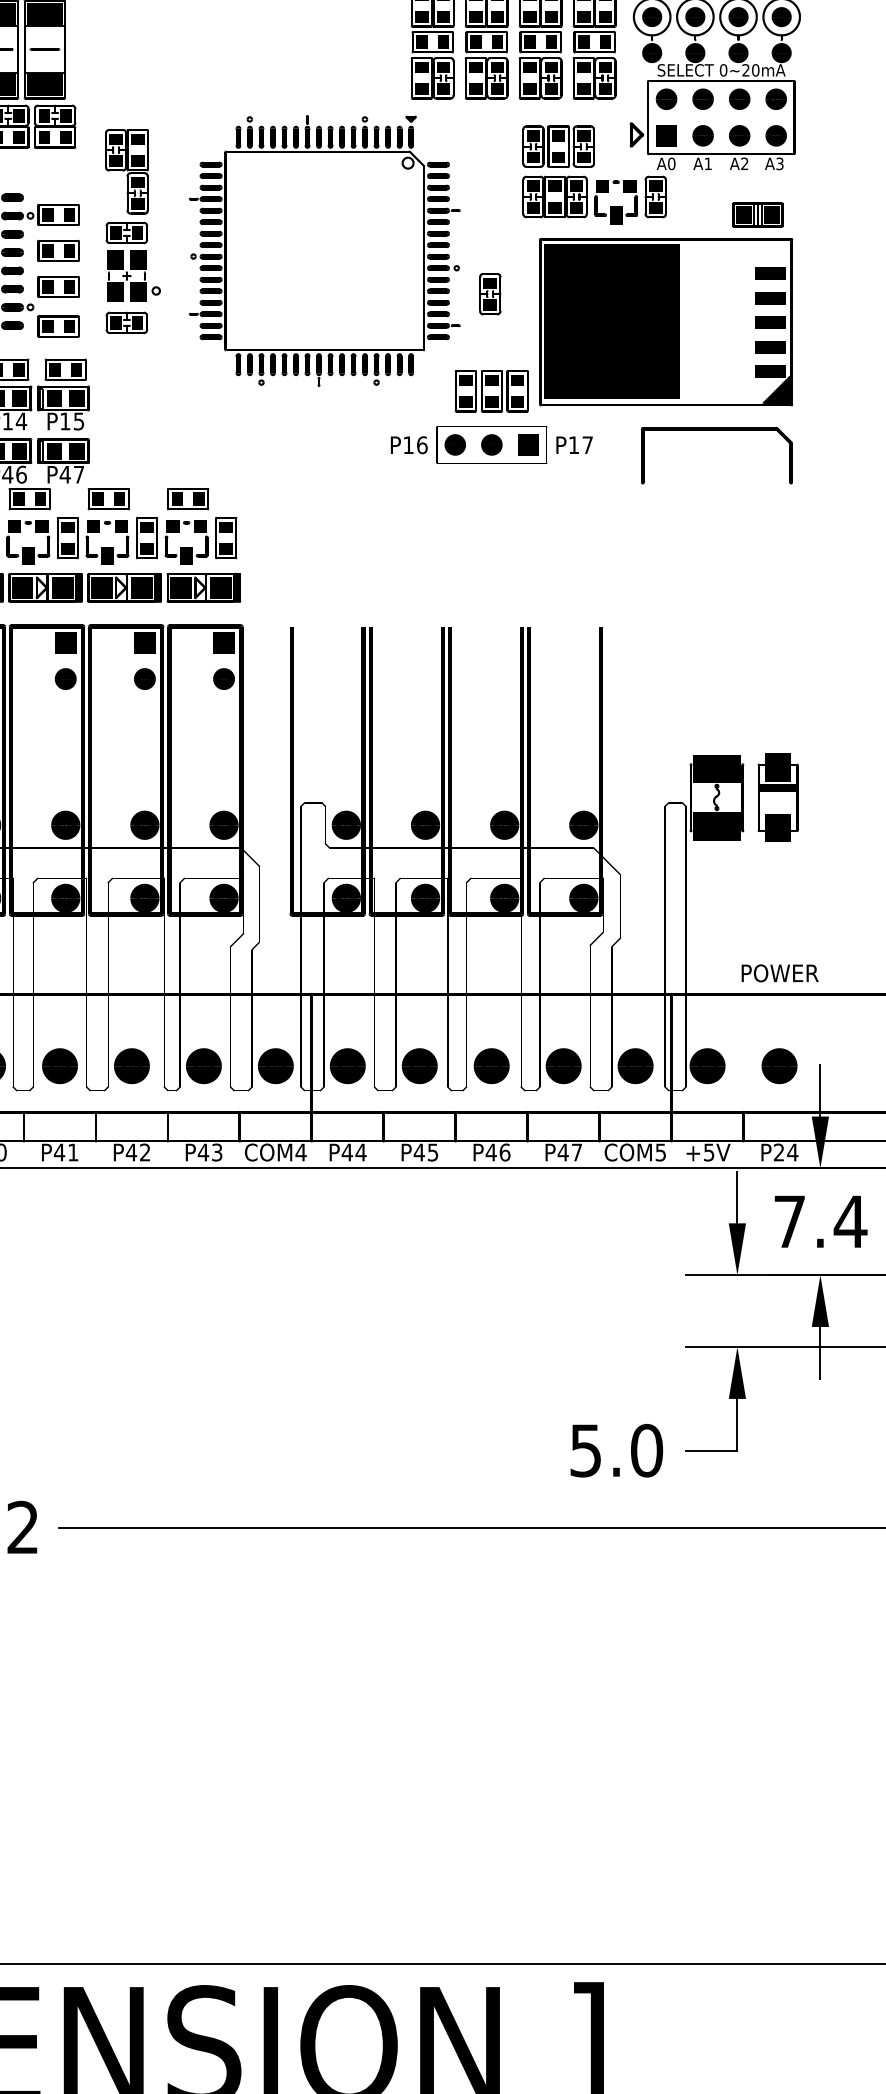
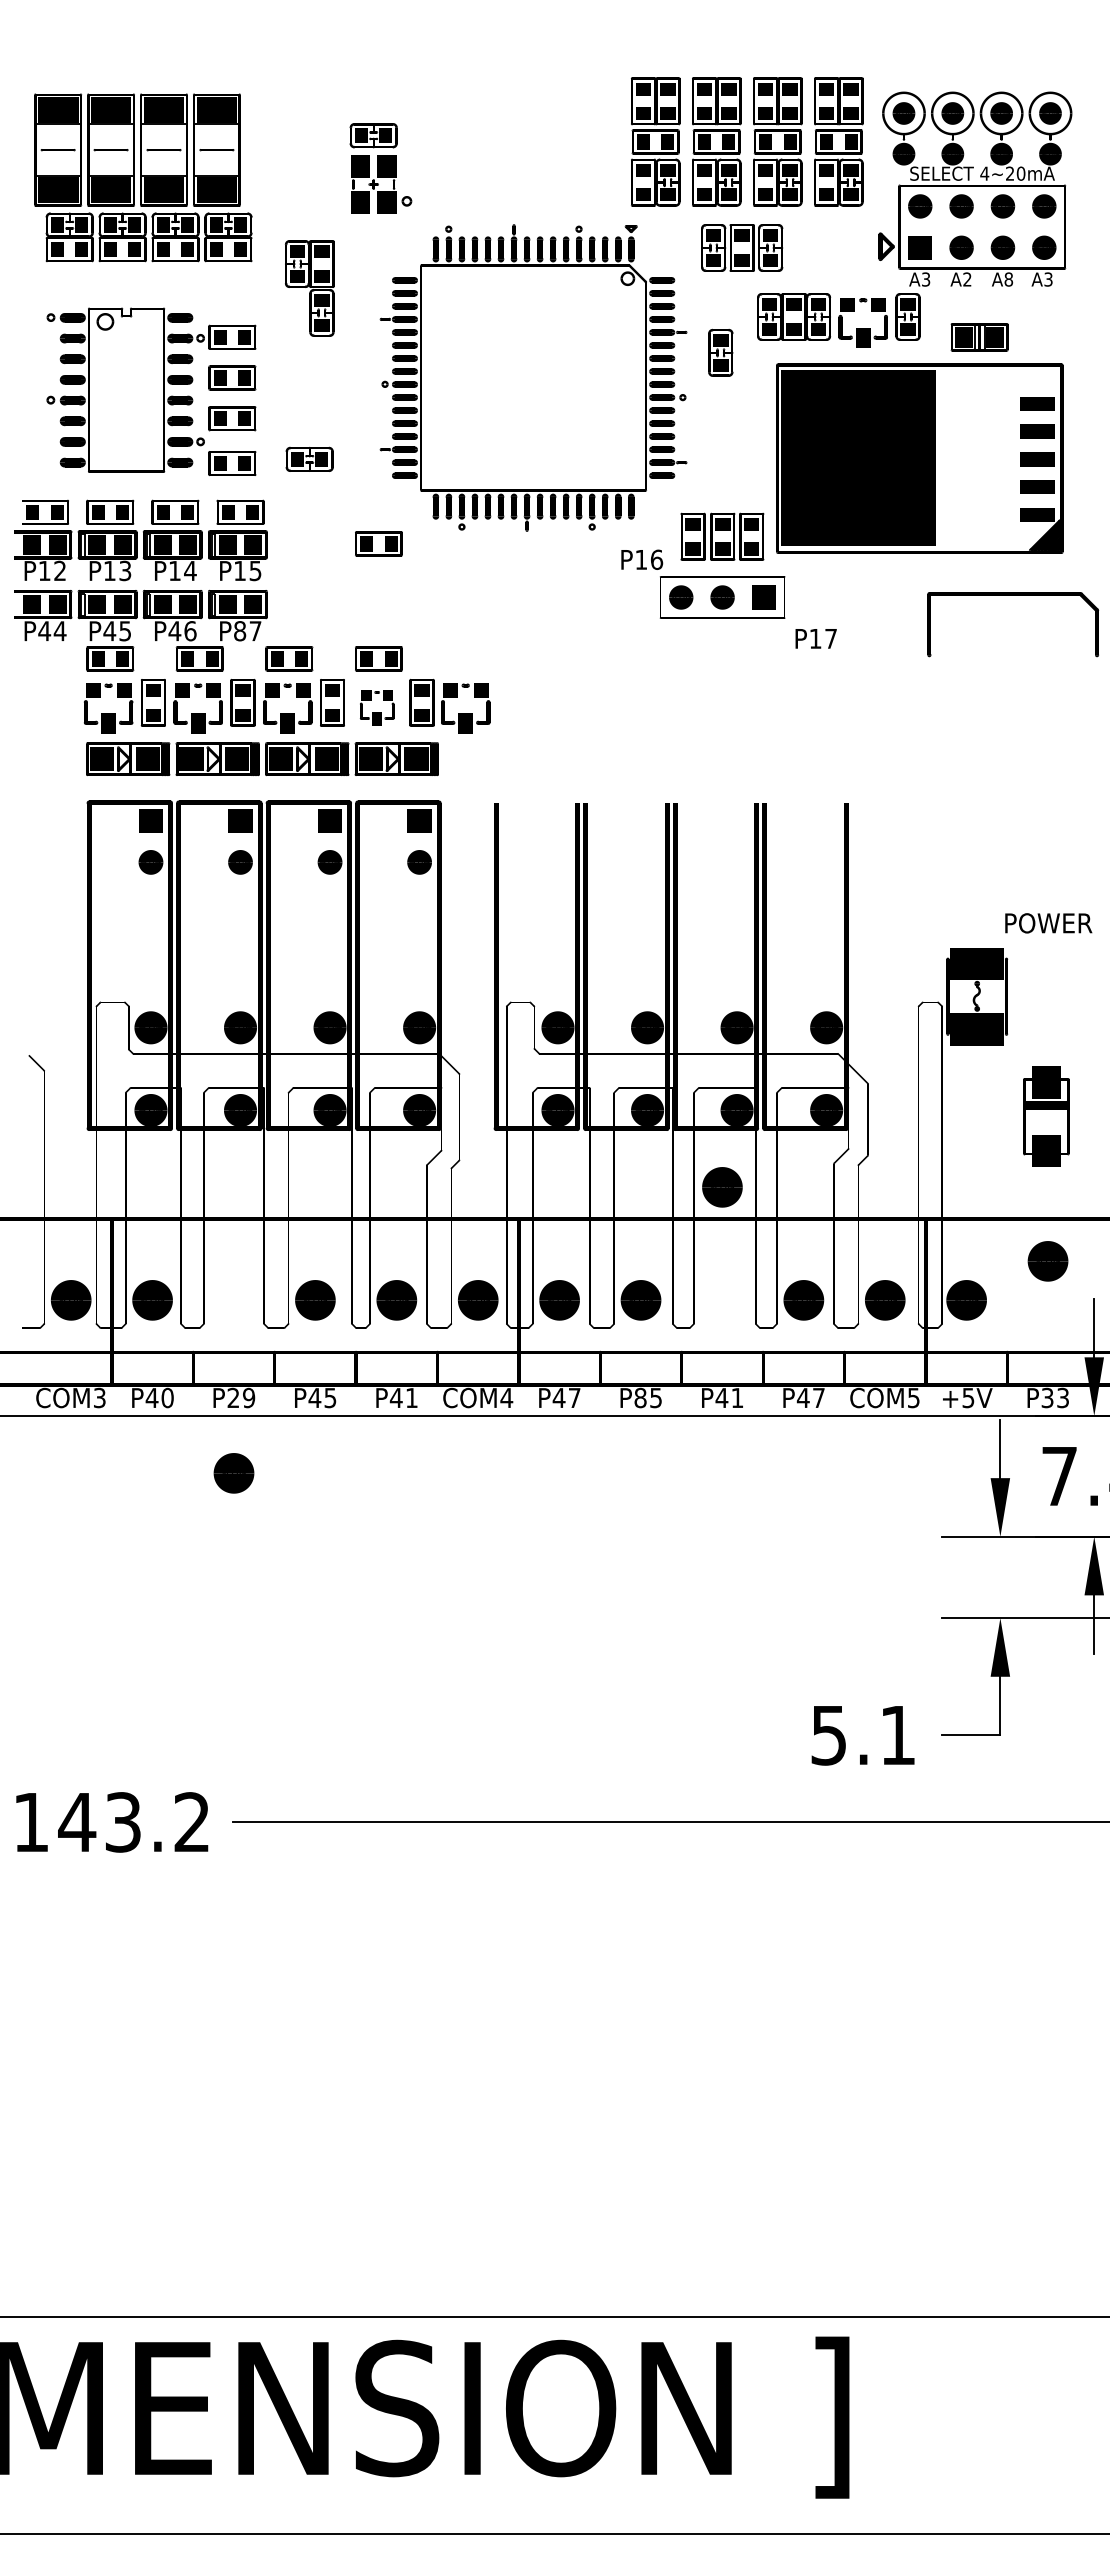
text: (723, 70) -> (984, 173), 0~20mA -> 4~20mA
part: (558, 146) -> (742, 247), moved
text: (671, 163) -> (925, 279), A0 -> A3
text: (708, 163) -> (967, 279), A1 -> A2
text: (744, 163) -> (1008, 279), A2 -> A8
part: (757, 215) -> (979, 337), moved
part: (132, 261) -> (380, 168), moved
part: (490, 293) -> (720, 352), moved
part: (187, 397) -> (378, 543), added
part: (717, 429) -> (1013, 595), moved
text: (409, 444) -> (642, 559), moved
text: (573, 444) -> (815, 638), moved
text: (64, 474) -> (239, 631), P47 -> P87
part: (185, 543) -> (376, 708), size x0.7
part: (264, 543) -> (465, 708), added
part: (778, 797) -> (1046, 1116), moved
text: (779, 973) -> (1048, 923), moved
text: (59, 1066) -> (233, 1473), moved
text: (491, 1066) -> (722, 1187), moved
text: (779, 1066) -> (1047, 1261), moved
text: (66, 1152) -> (241, 1397), P41 -> P29
text: (145, 1152) -> (330, 1397), P42 -> P45
text: (216, 1152) -> (411, 1397), P43 -> P41
text: (360, 1152) -> (574, 1397), P44 -> P47
text: (419, 1152) -> (640, 1397), P45 -> P85
text: (505, 1152) -> (737, 1397), P46 -> P41
text: (786, 1152) -> (1055, 1397), P24 -> P33
text: (647, 1450) -> (898, 1735), 5.0 -> 5.1

